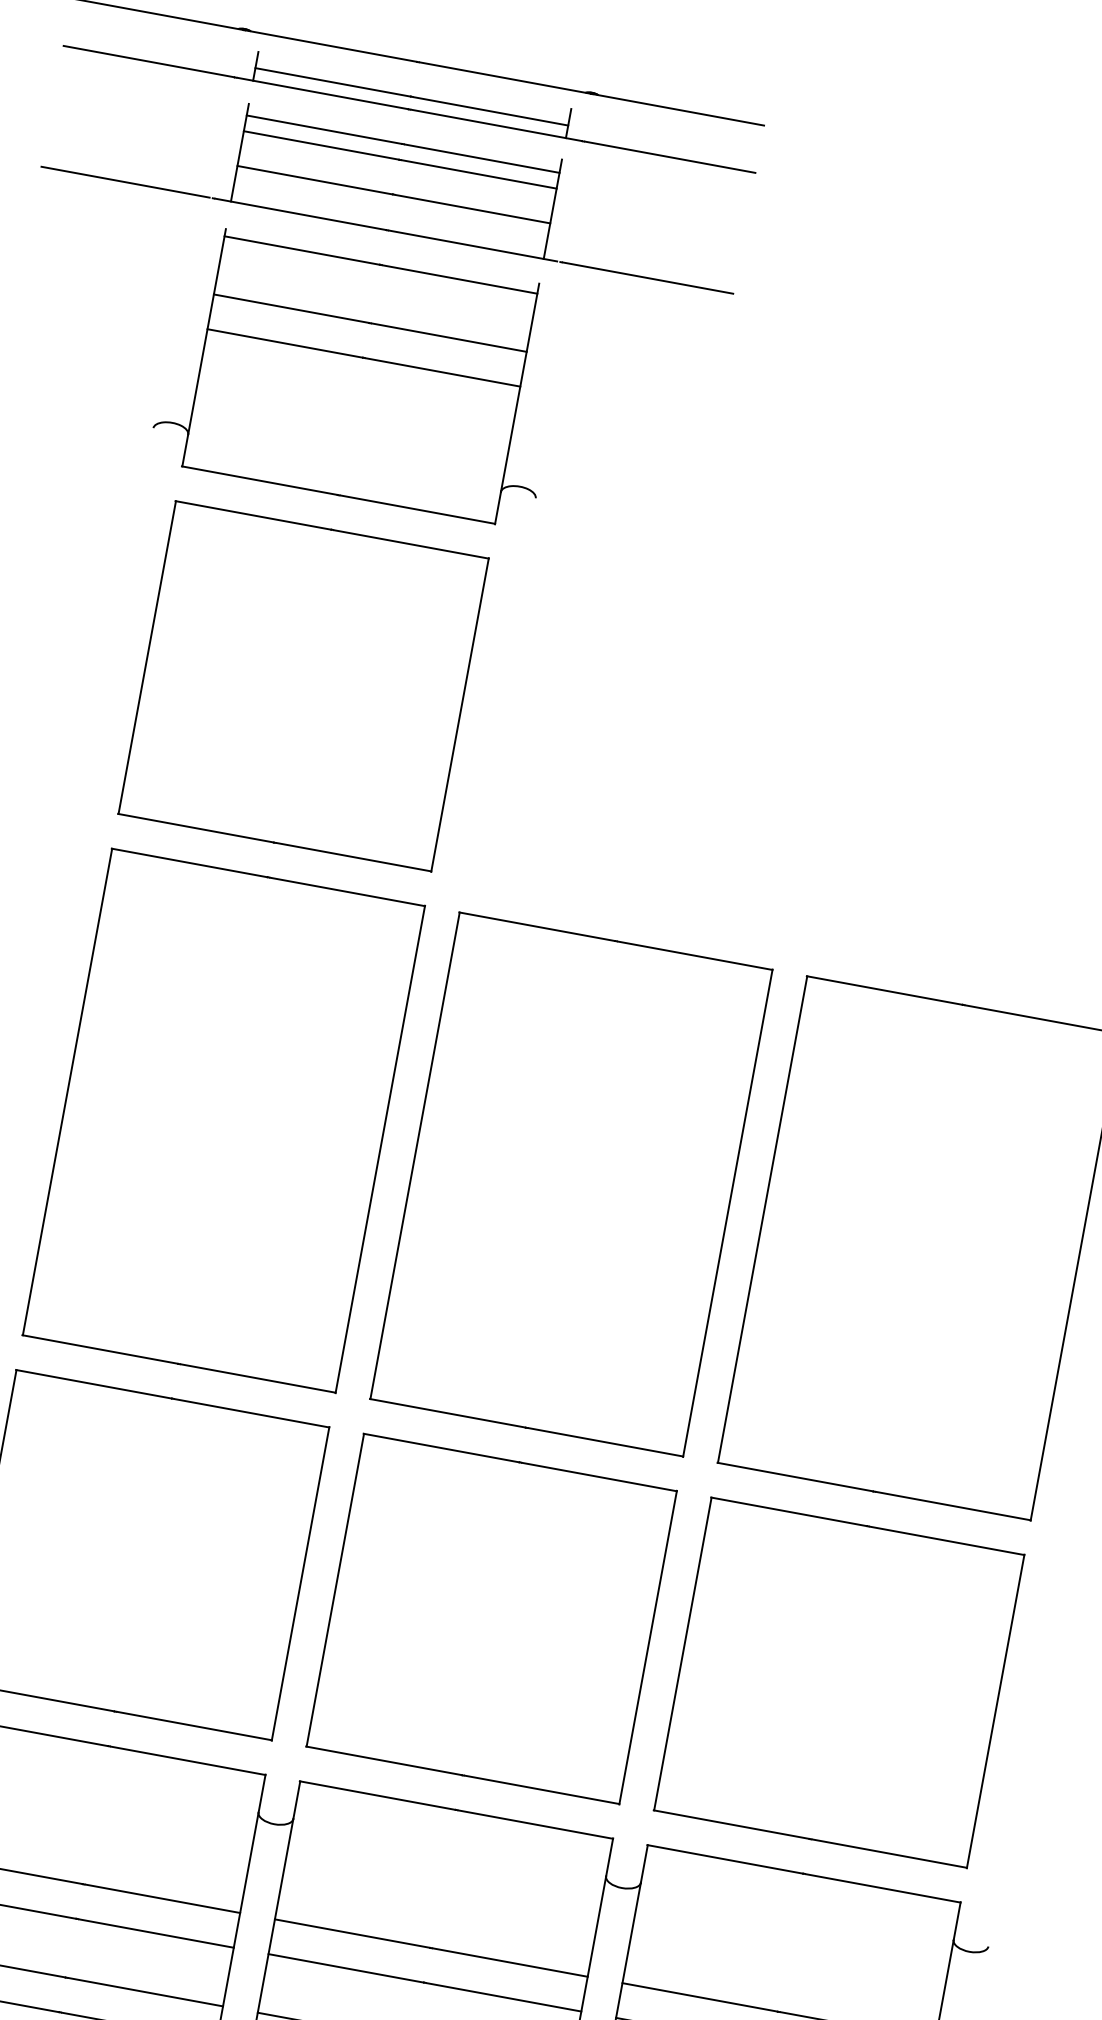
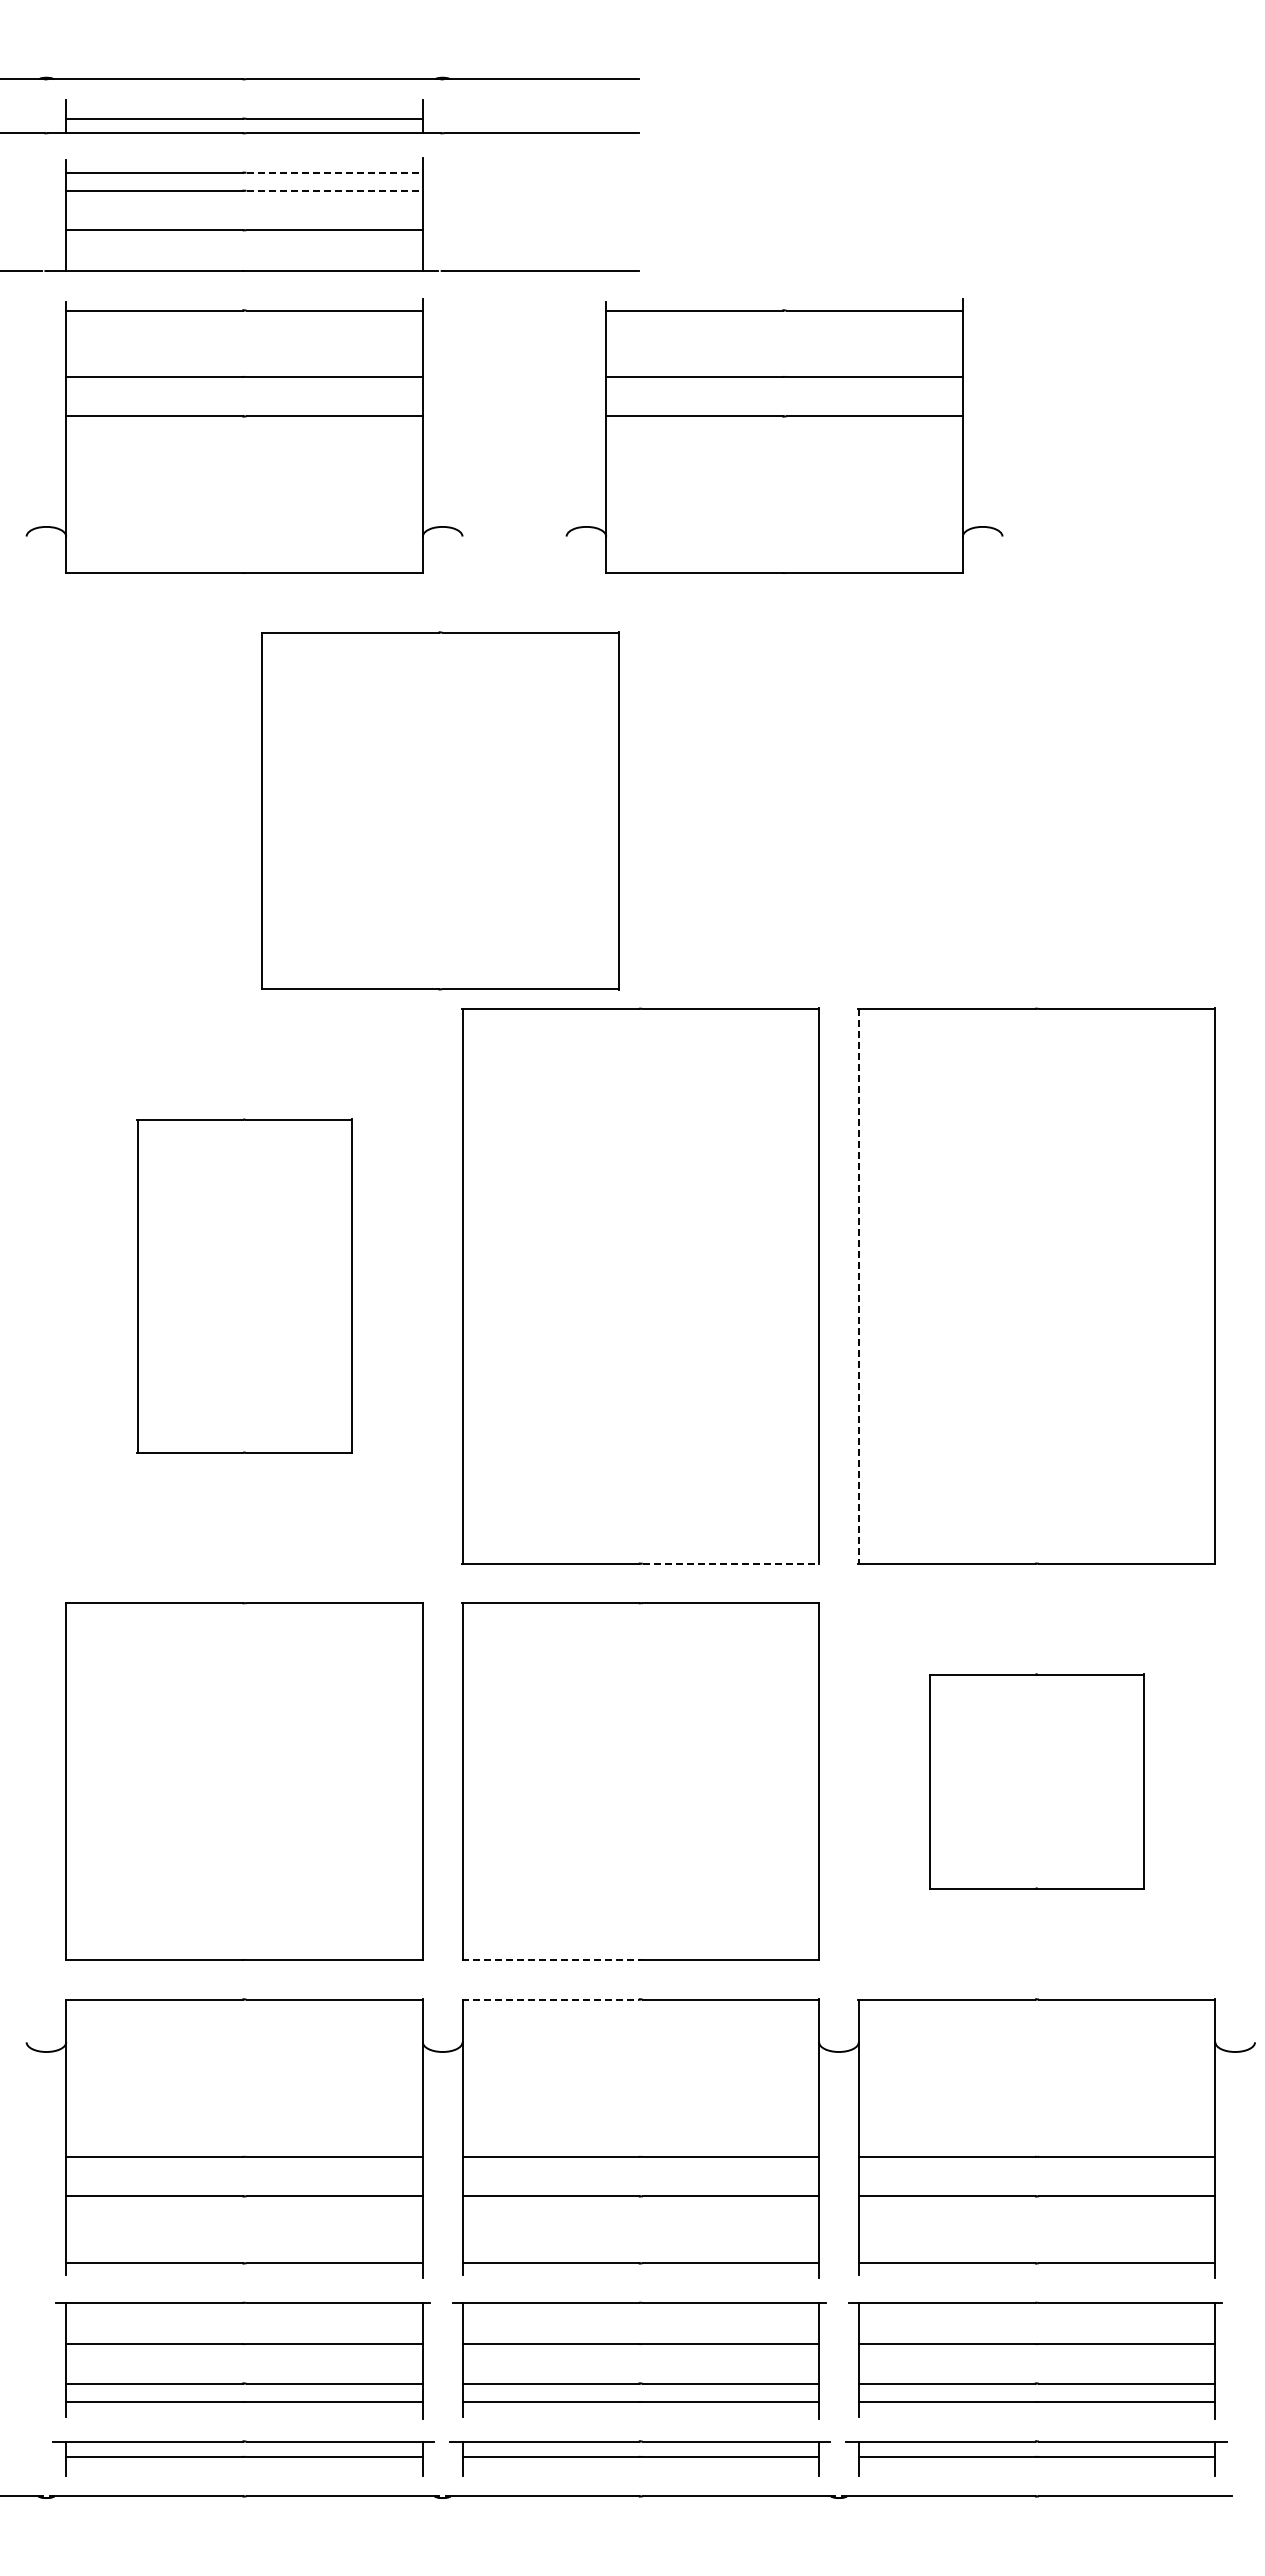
line: (482, 158) -> (335, 172), solid -> dashed
line: (480, 174) -> (335, 190), solid -> dashed
part: (834, 461) -> (784, 435), added
part: (303, 685) -> (440, 810), moved
part: (223, 1120) -> (244, 1285), size x0.6
line: (762, 1219) -> (858, 1286), solid -> dashed
line: (606, 1442) -> (731, 1563), solid -> dashed
part: (838, 1682) -> (1036, 1781), size x0.6
line: (383, 1760) -> (550, 1959), solid -> dashed
line: (377, 1795) -> (550, 1999), solid -> dashed

